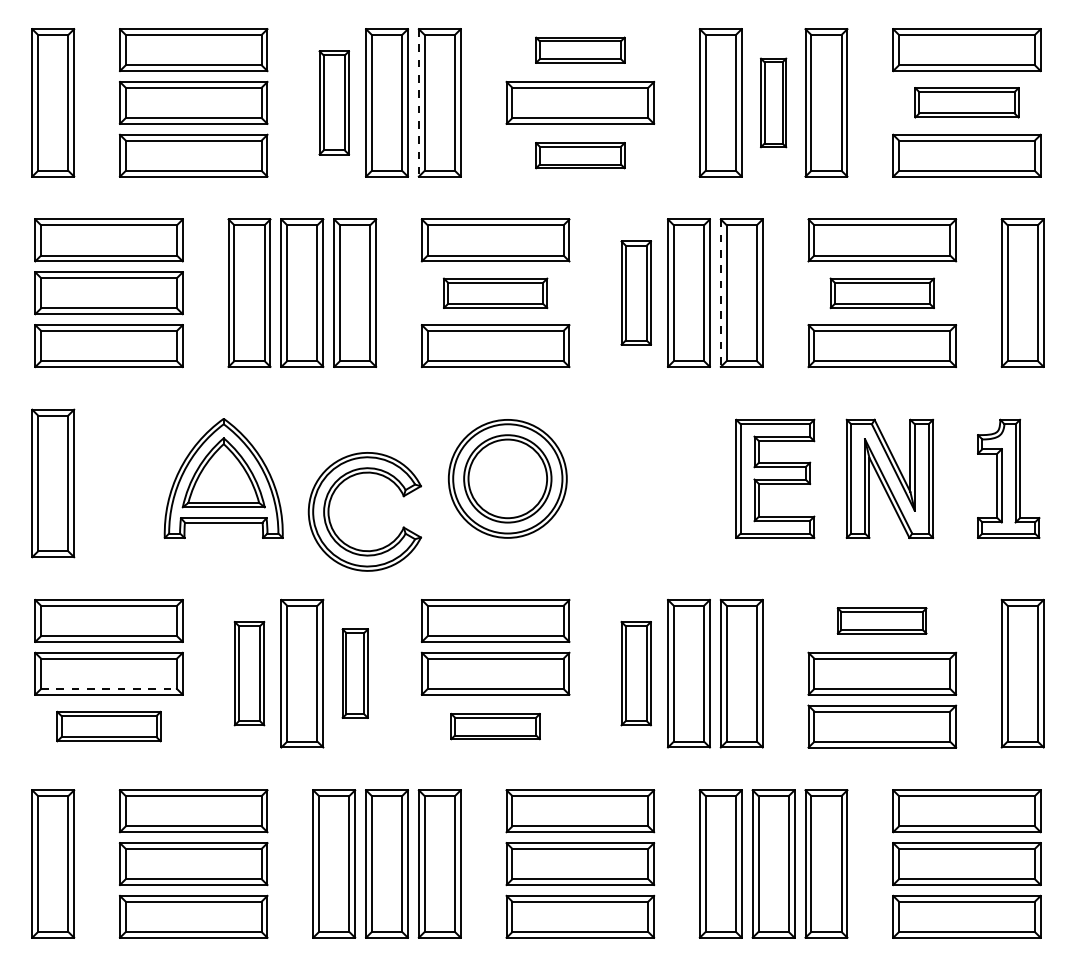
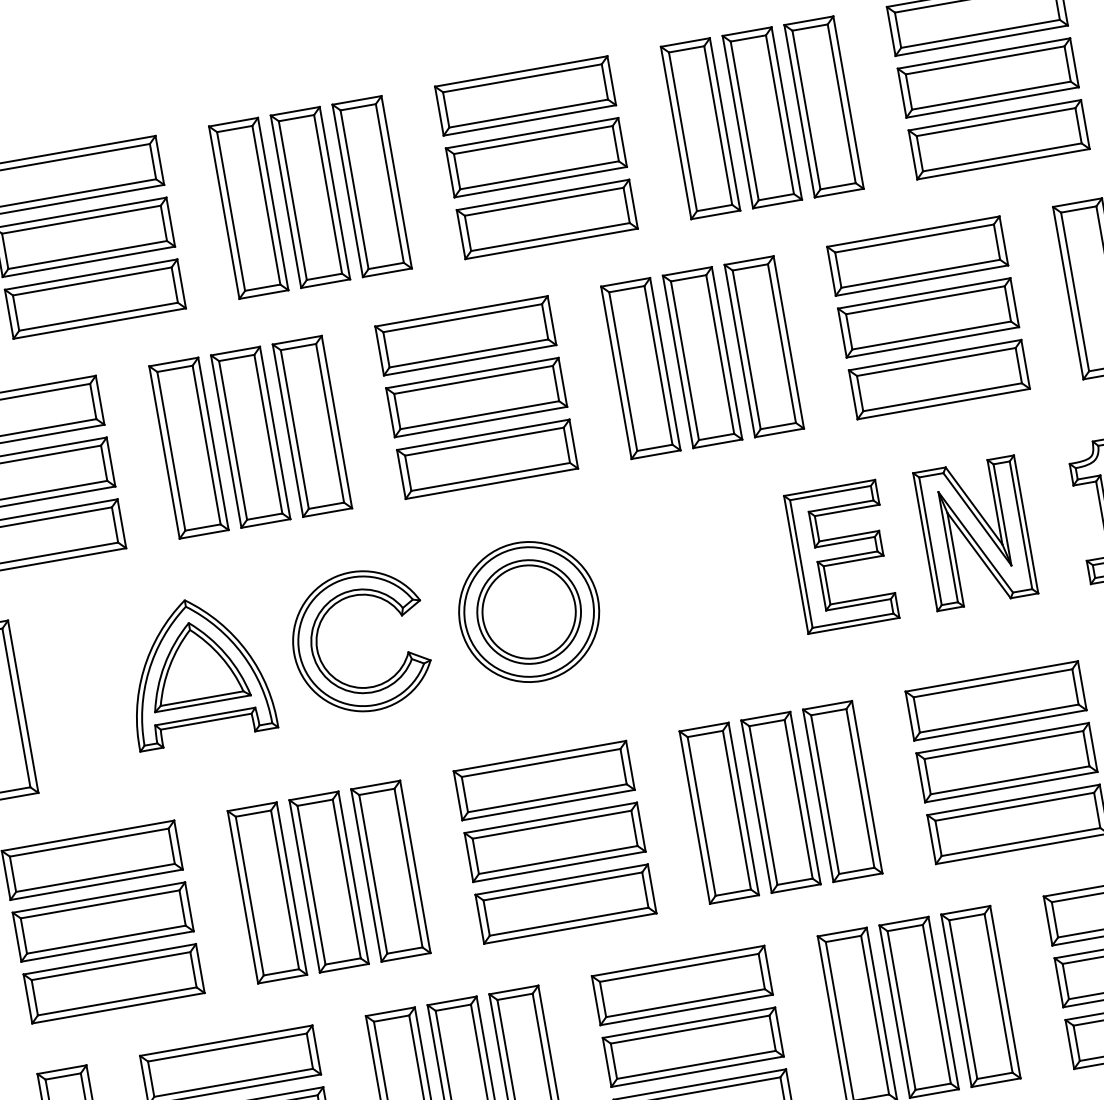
part: (580, 50) -> (525, 96), size x1.67
part: (334, 102) -> (249, 207), size x1.43
line: (418, 102) -> (347, 190), dashed -> solid
part: (773, 102) -> (762, 117), size x1.67
part: (966, 102) -> (987, 77), size x1.43
part: (580, 155) -> (547, 219), size x1.67
part: (636, 292) -> (641, 367), size x1.43
part: (495, 293) -> (476, 397), size x1.43
line: (720, 293) -> (739, 351), dashed -> solid
part: (882, 293) -> (928, 318), size x1.43
part: (330, 504) -> (318, 640), moved
part: (881, 620) -> (995, 700), size x1.67
part: (249, 673) -> (267, 892), size x1.43
part: (355, 673) -> (391, 870), size x1.67
part: (636, 673) -> (719, 812), size x1.43
line: (109, 688) -> (106, 939), dashed -> solid
part: (108, 726) -> (113, 983), size x1.43
part: (495, 726) -> (565, 903), size x1.67

